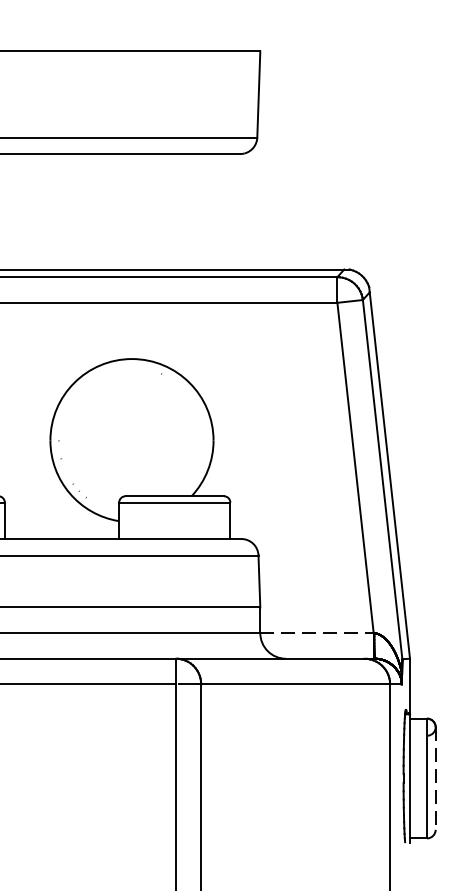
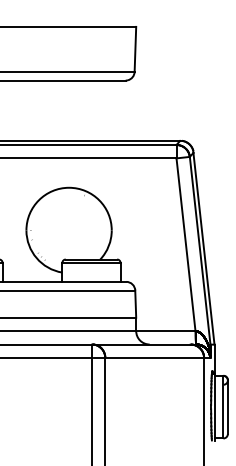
line: (316, 633) -> (165, 331), dashed -> solid
line: (434, 779) -> (227, 407), dashed -> solid

